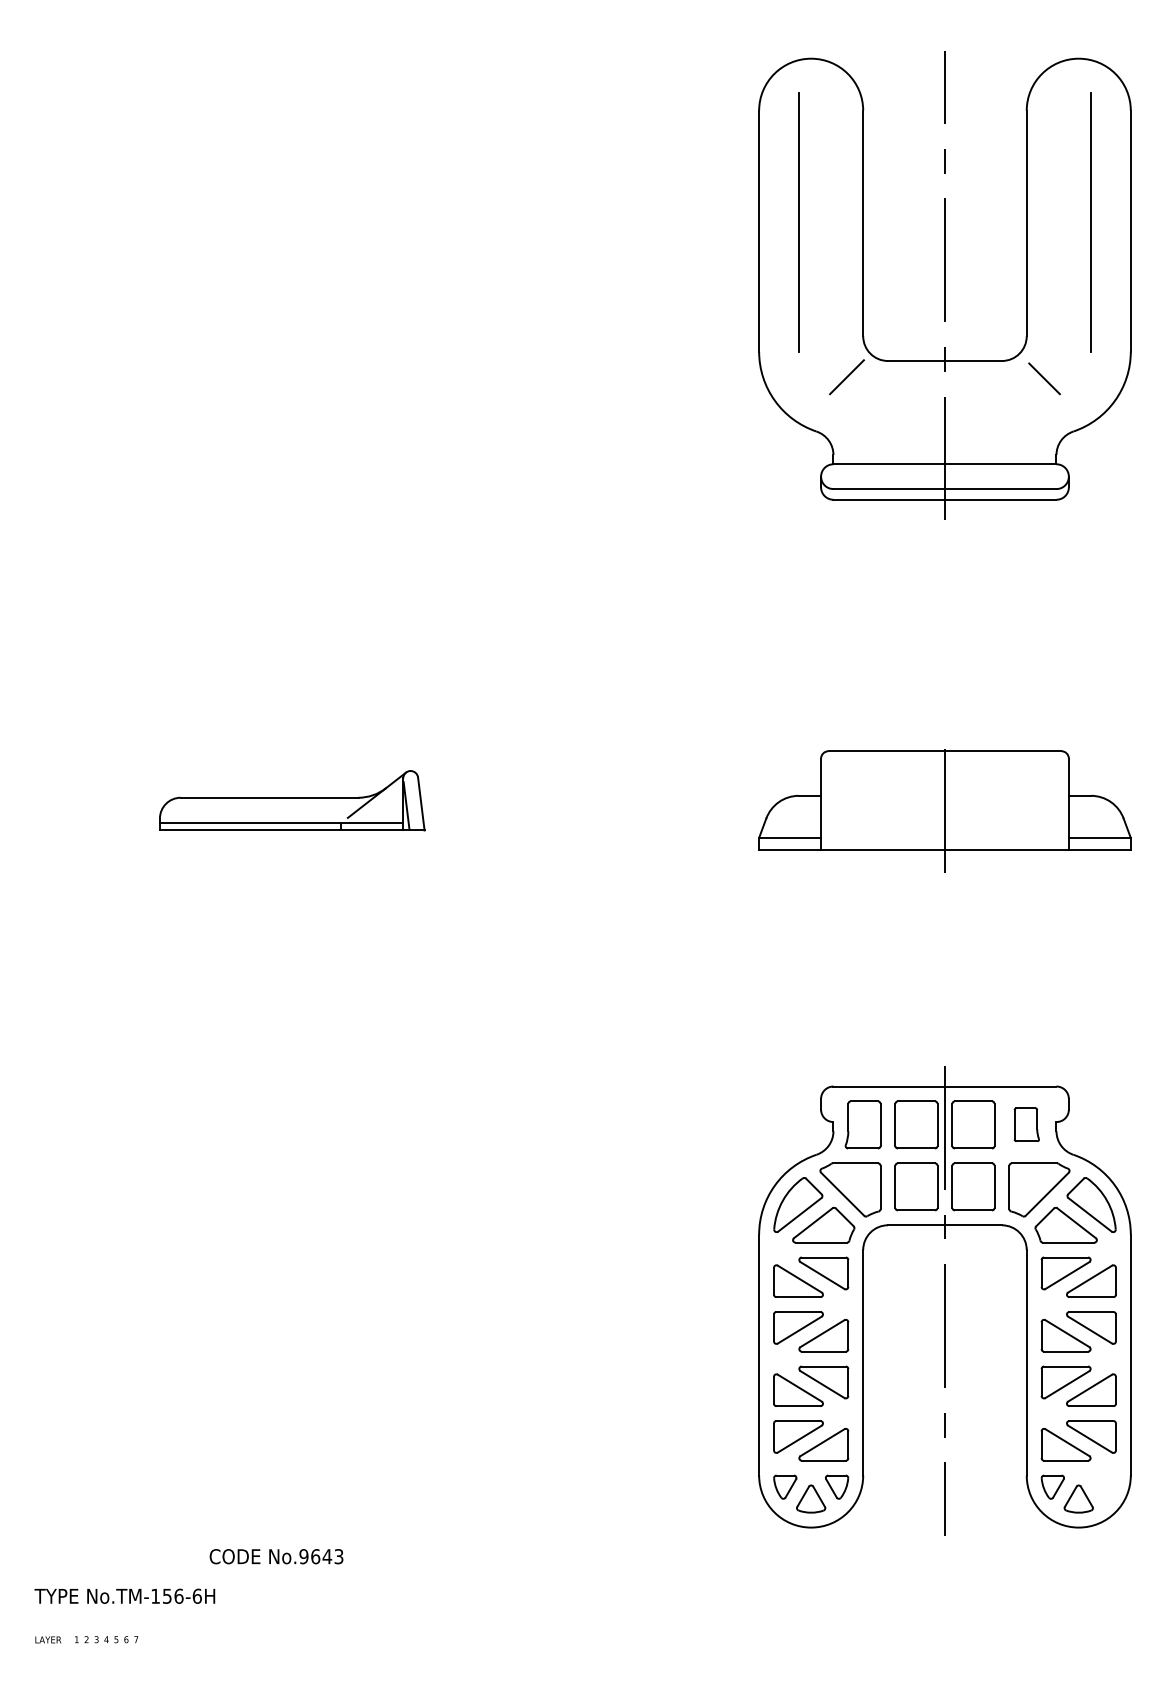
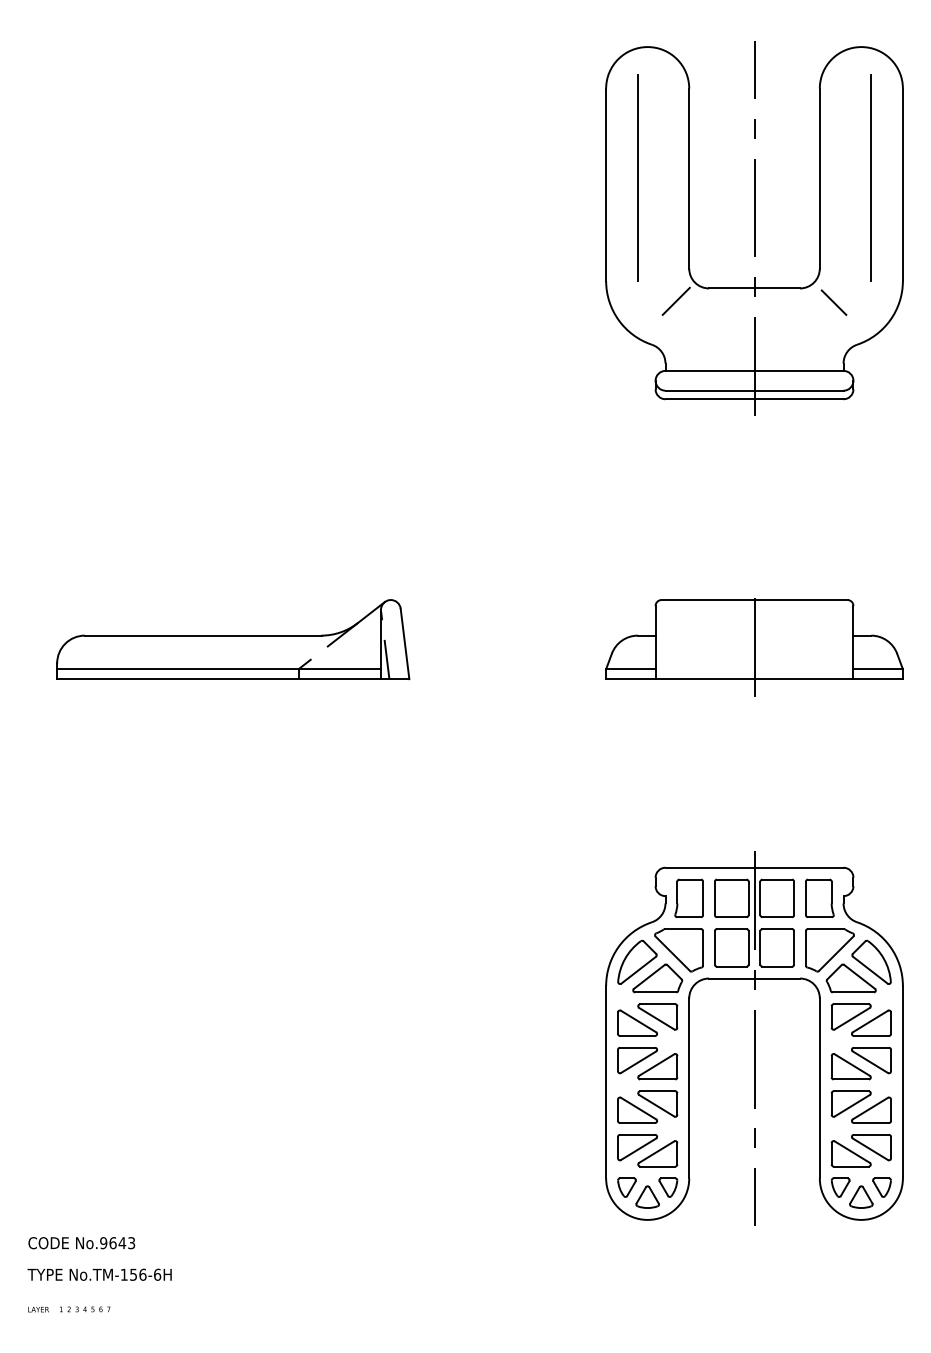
part: (292, 800) -> (233, 639), size x1.67
part: (1026, 1123) -> (819, 897), size x1.43
part: (1103, 1486) -> (881, 1187), added
text: (276, 1557) -> (81, 1243), moved

